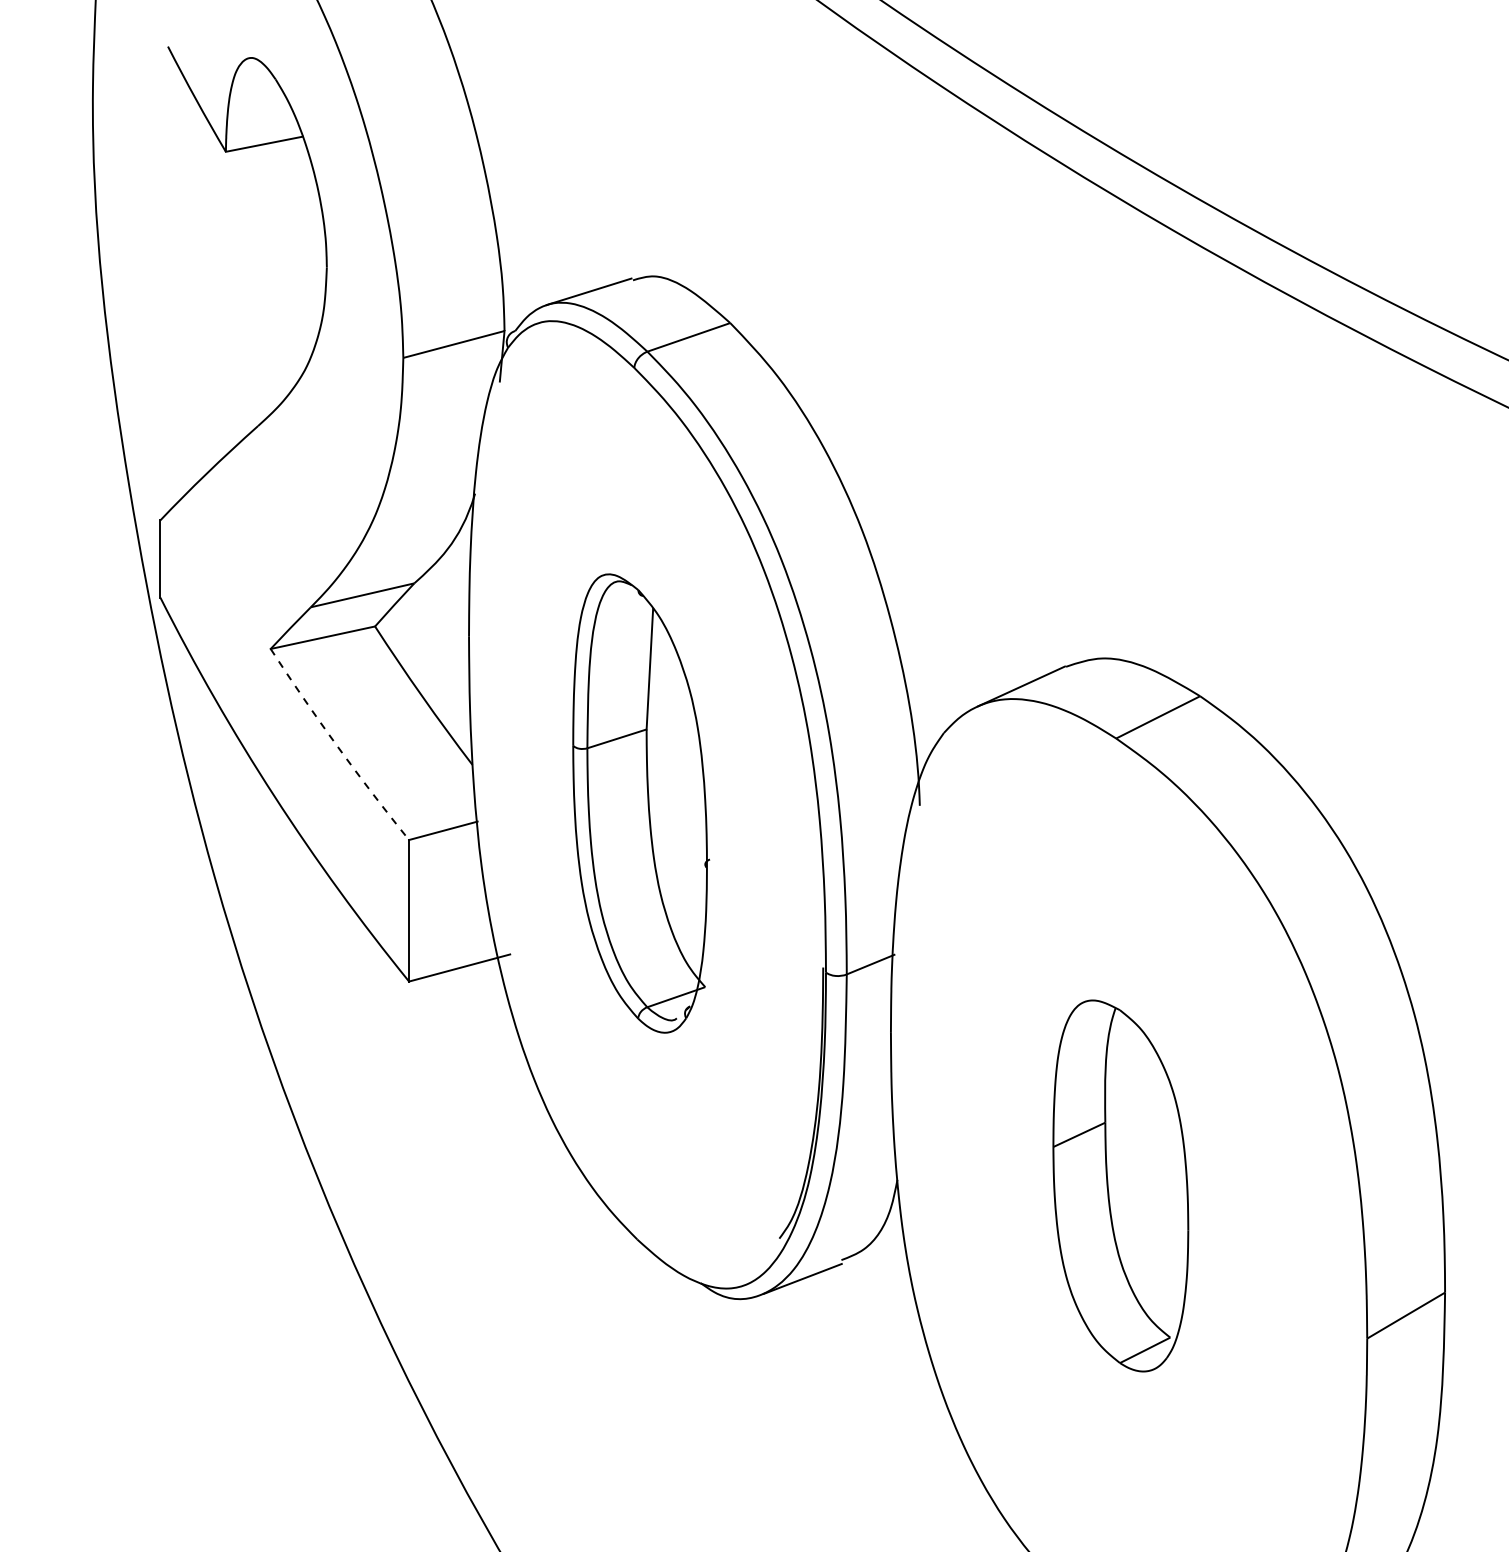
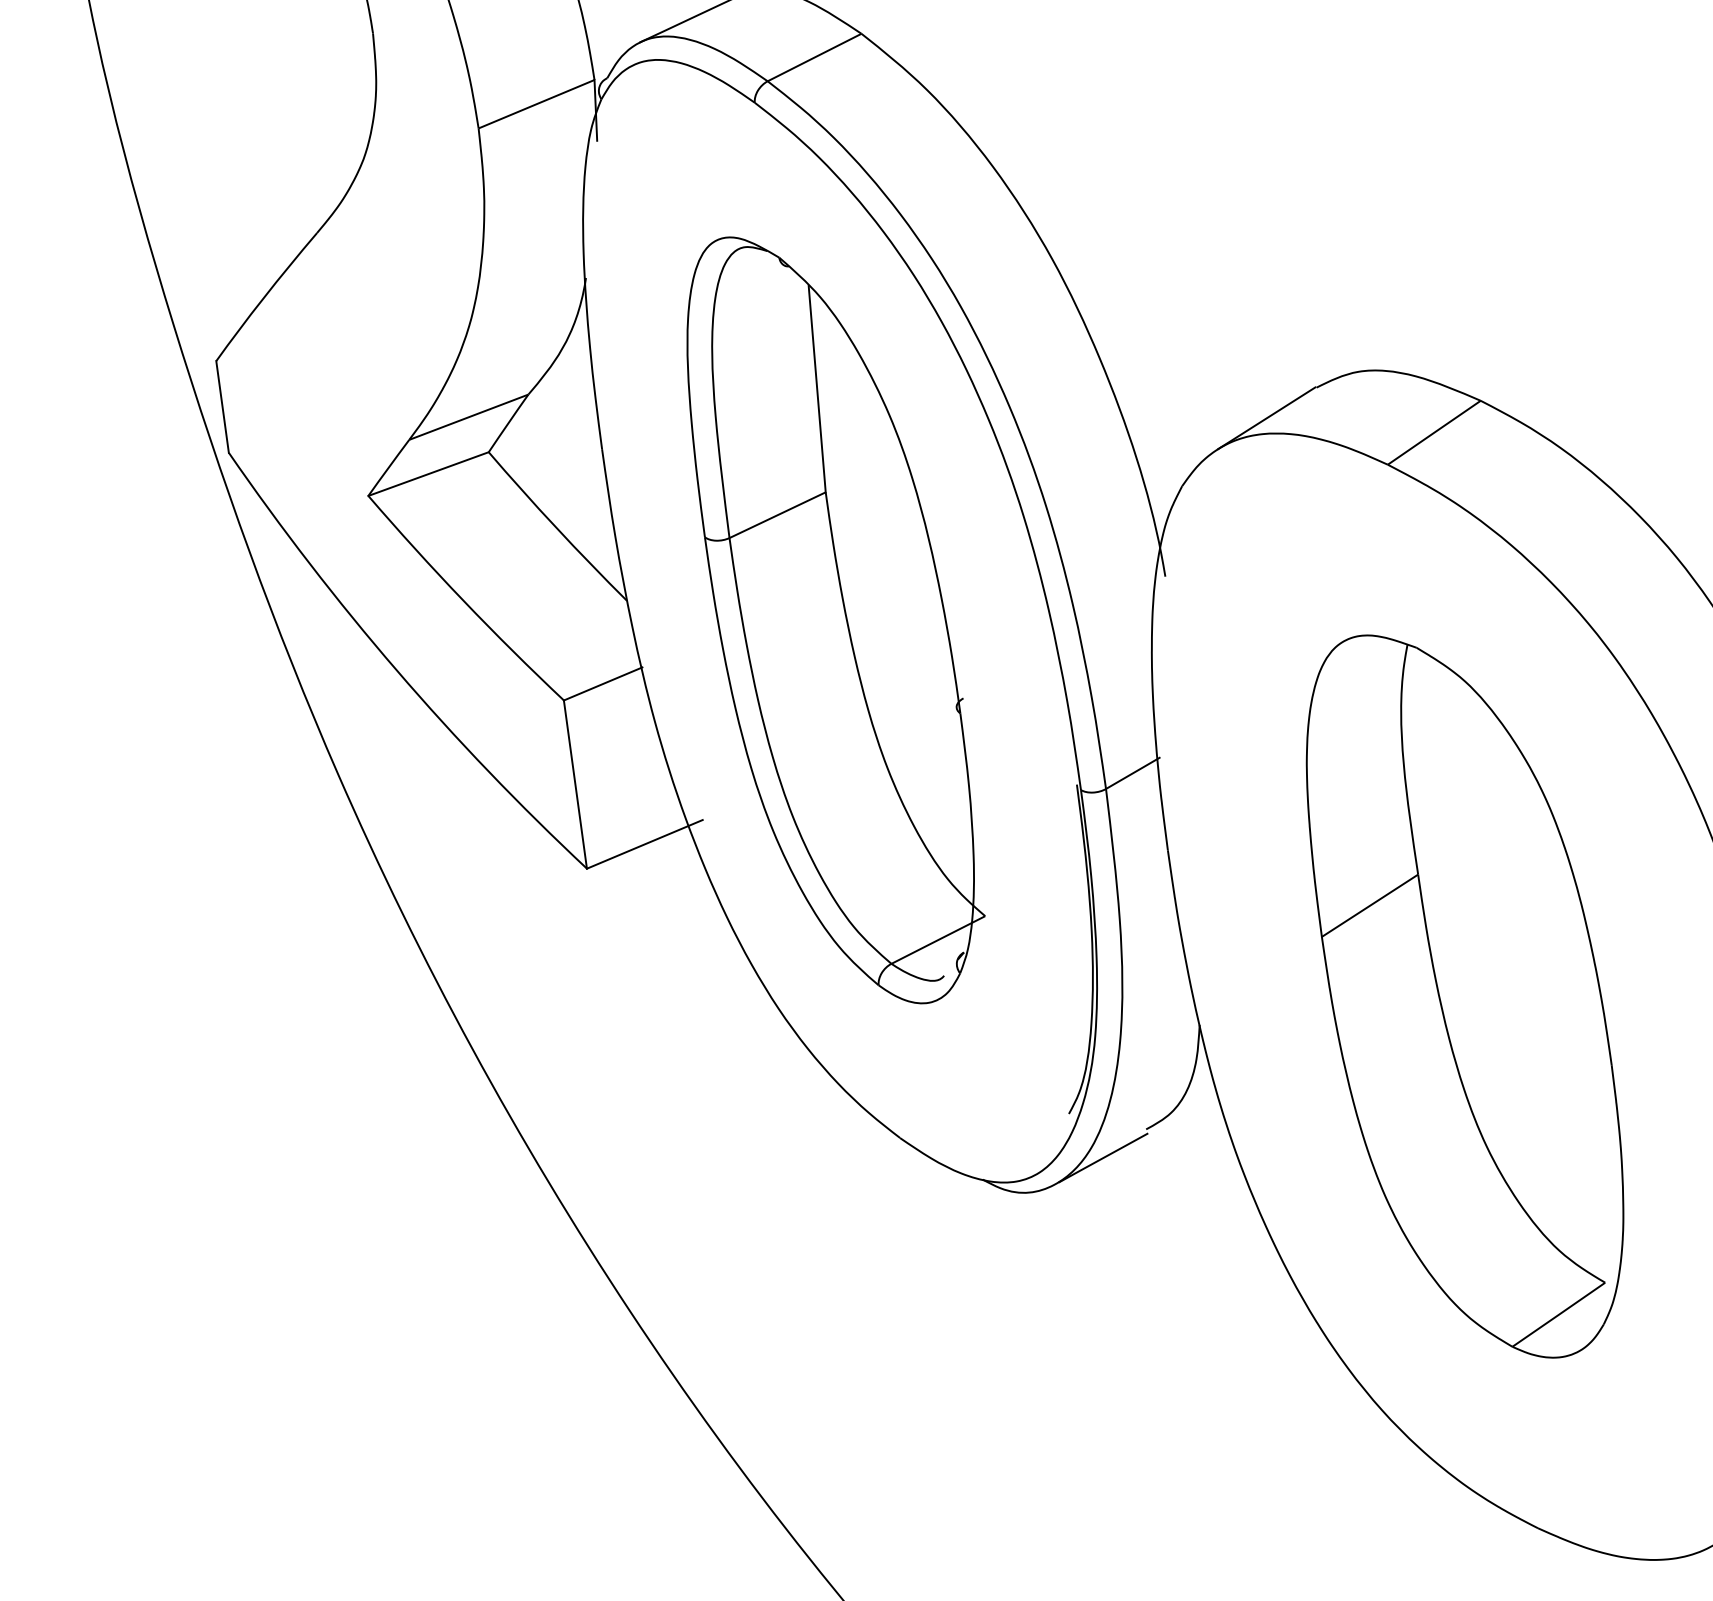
arc: (337, 746) -> (463, 600), dashed -> solid
part: (641, 803) -> (834, 619), size x1.43
part: (1120, 1185) -> (1465, 995), size x1.67

